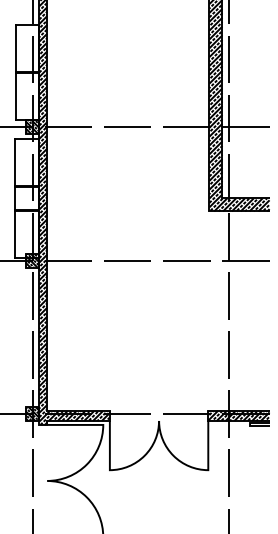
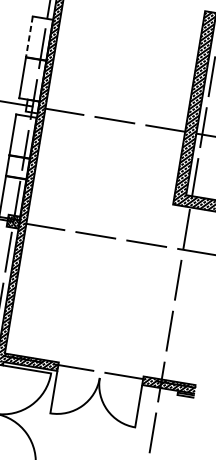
line: (15, 48) -> (29, 36), solid -> dashed
hatch: (32, 126) -> (32, 106), removed

